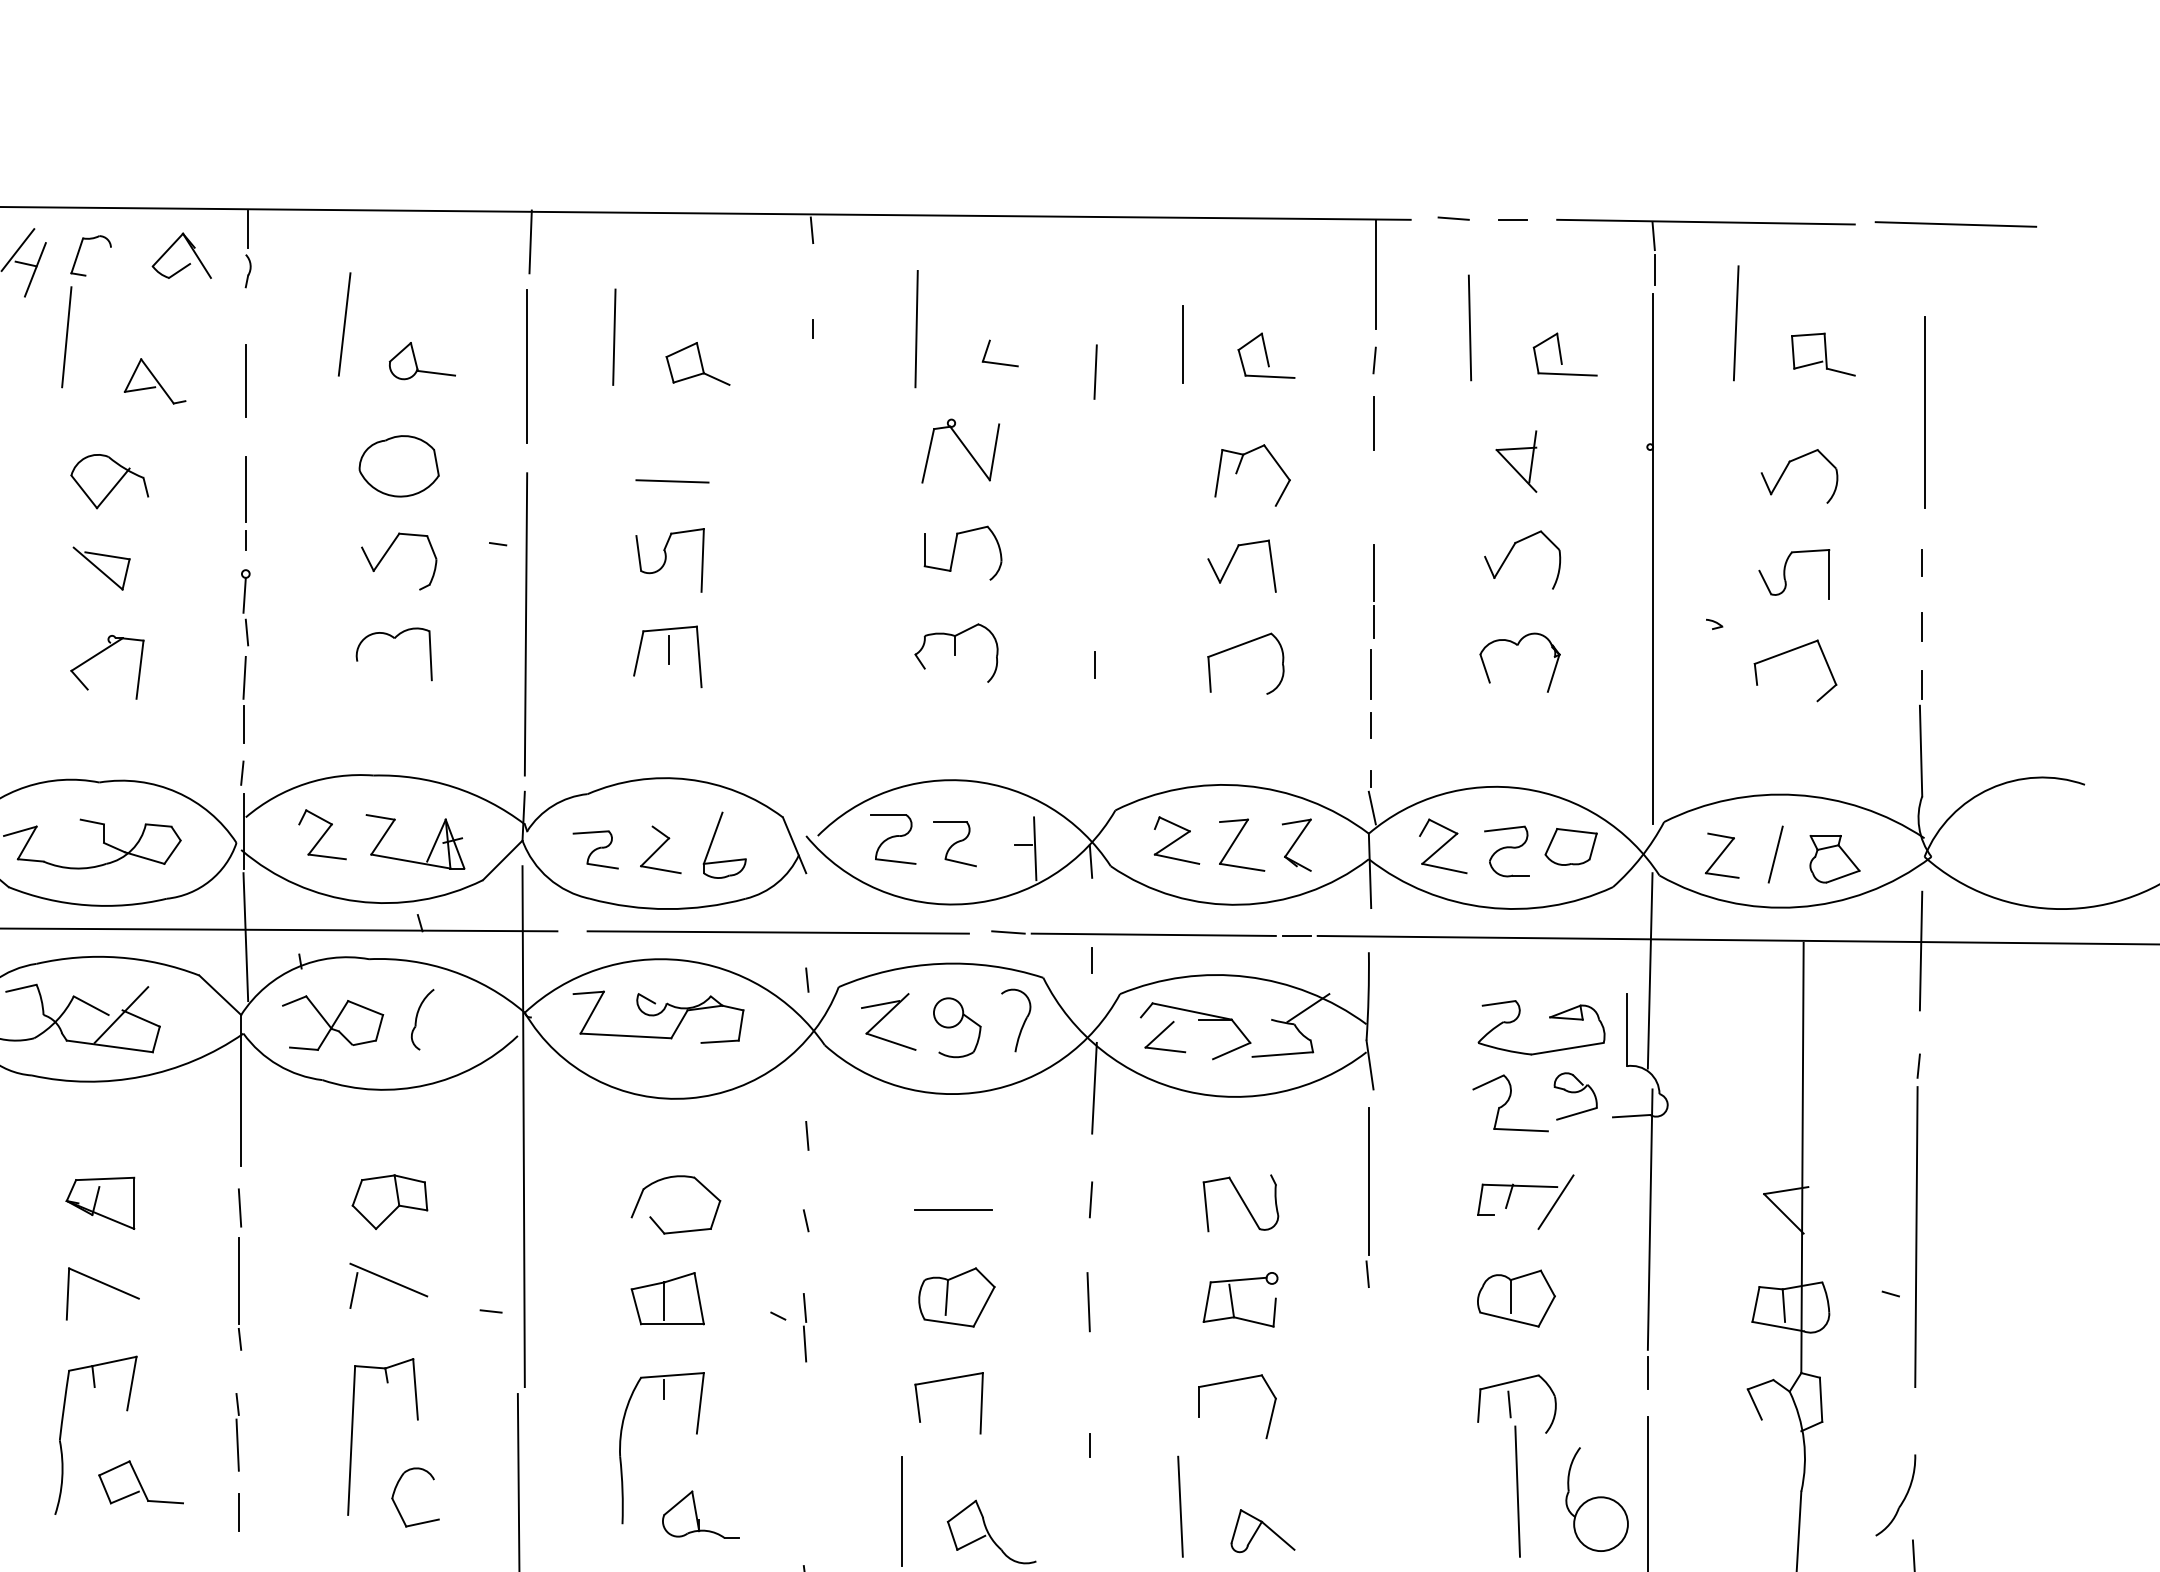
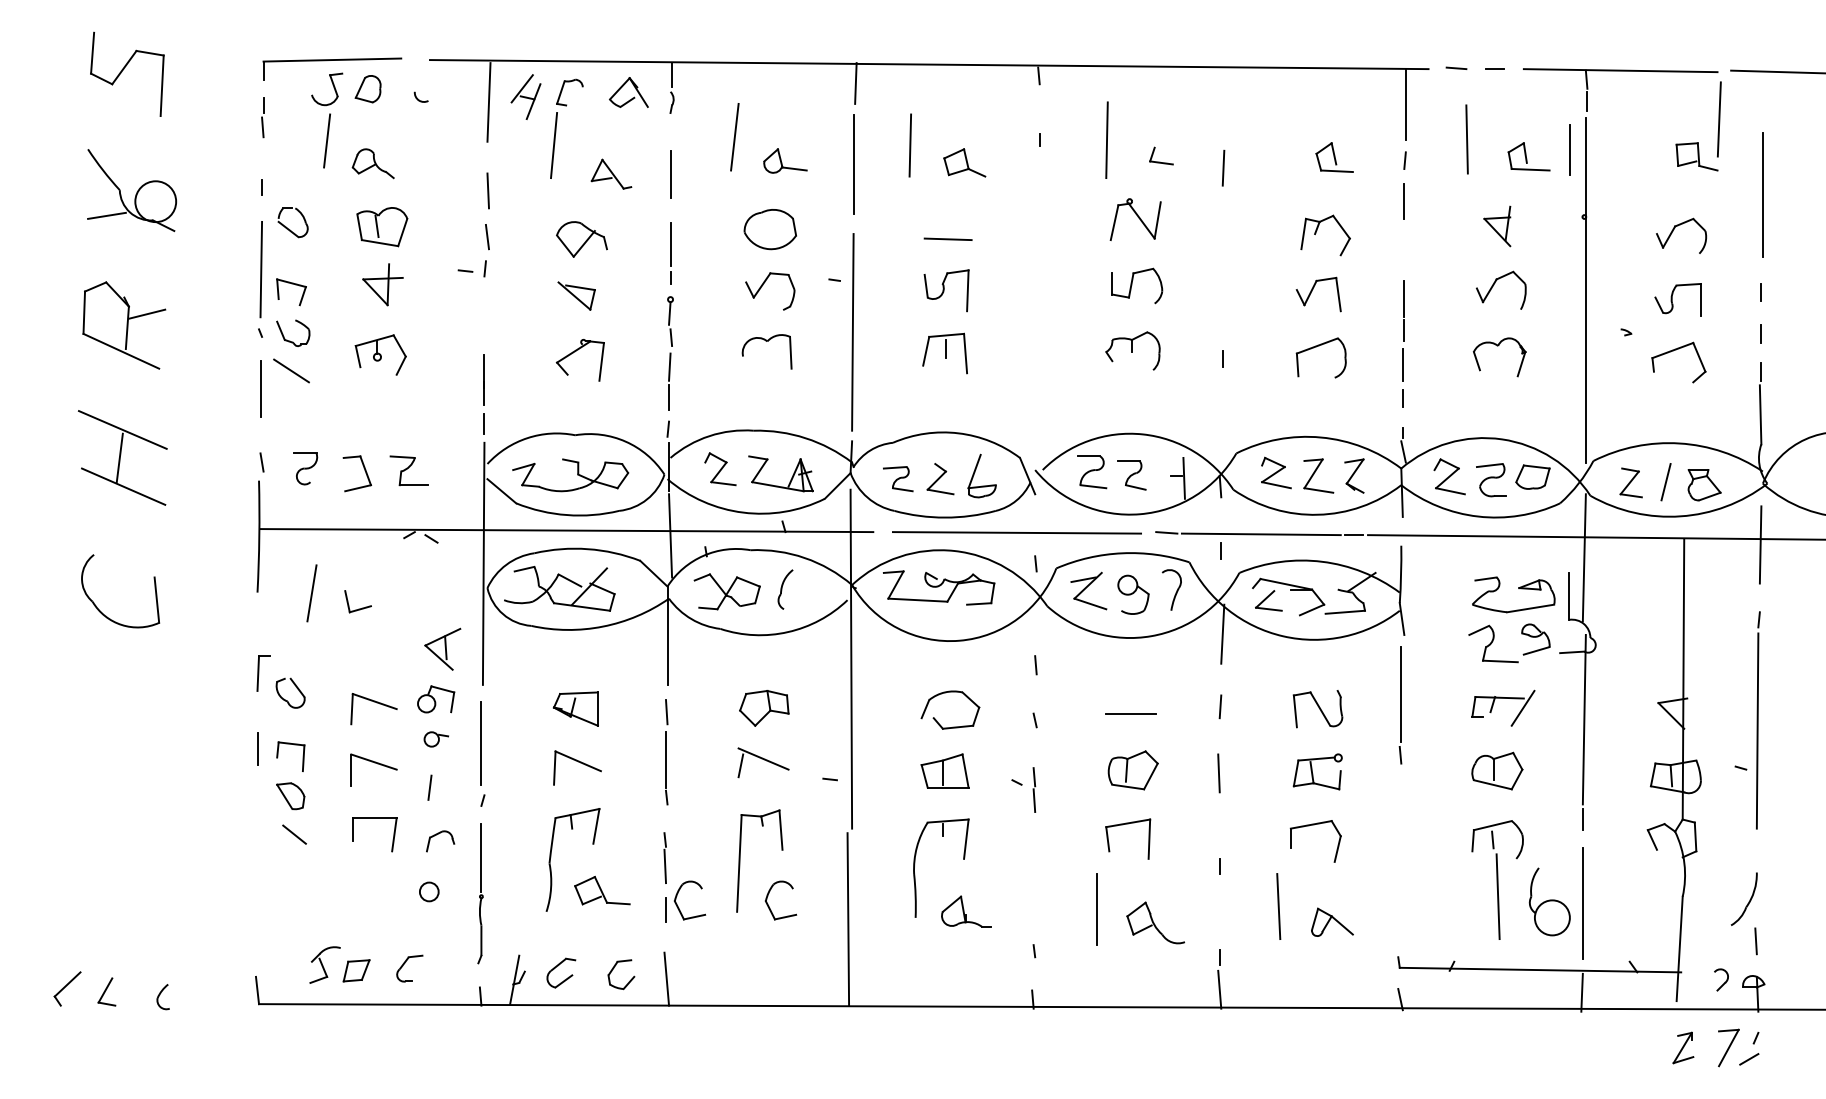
line: (1736, 323) -> (1719, 119), moved
line: (1181, 343) -> (1569, 149), moved
part: (258, 1506) -> (678, 906), added

